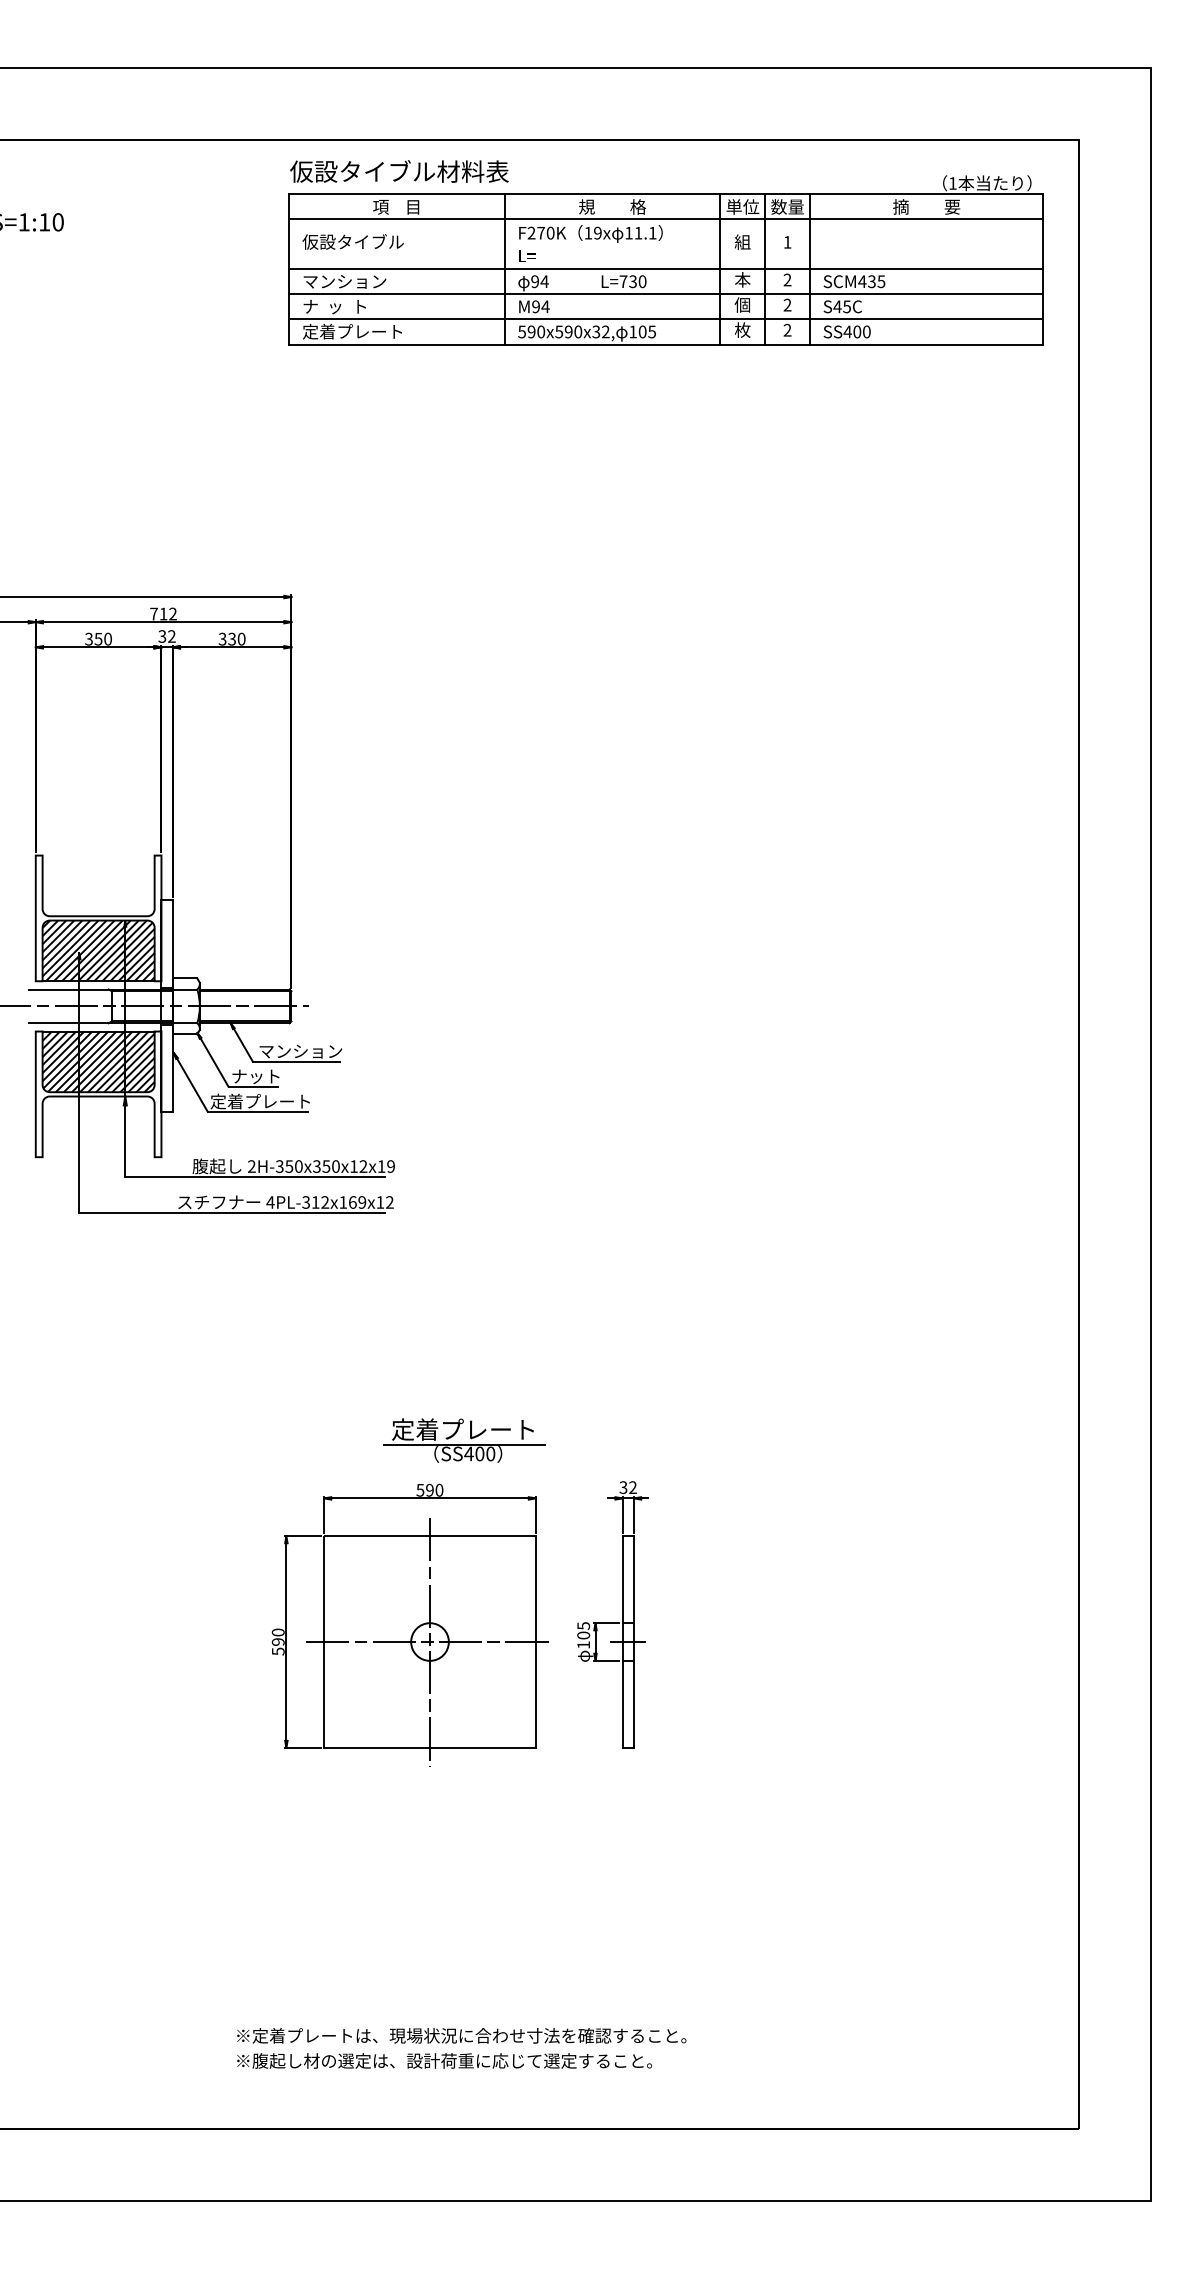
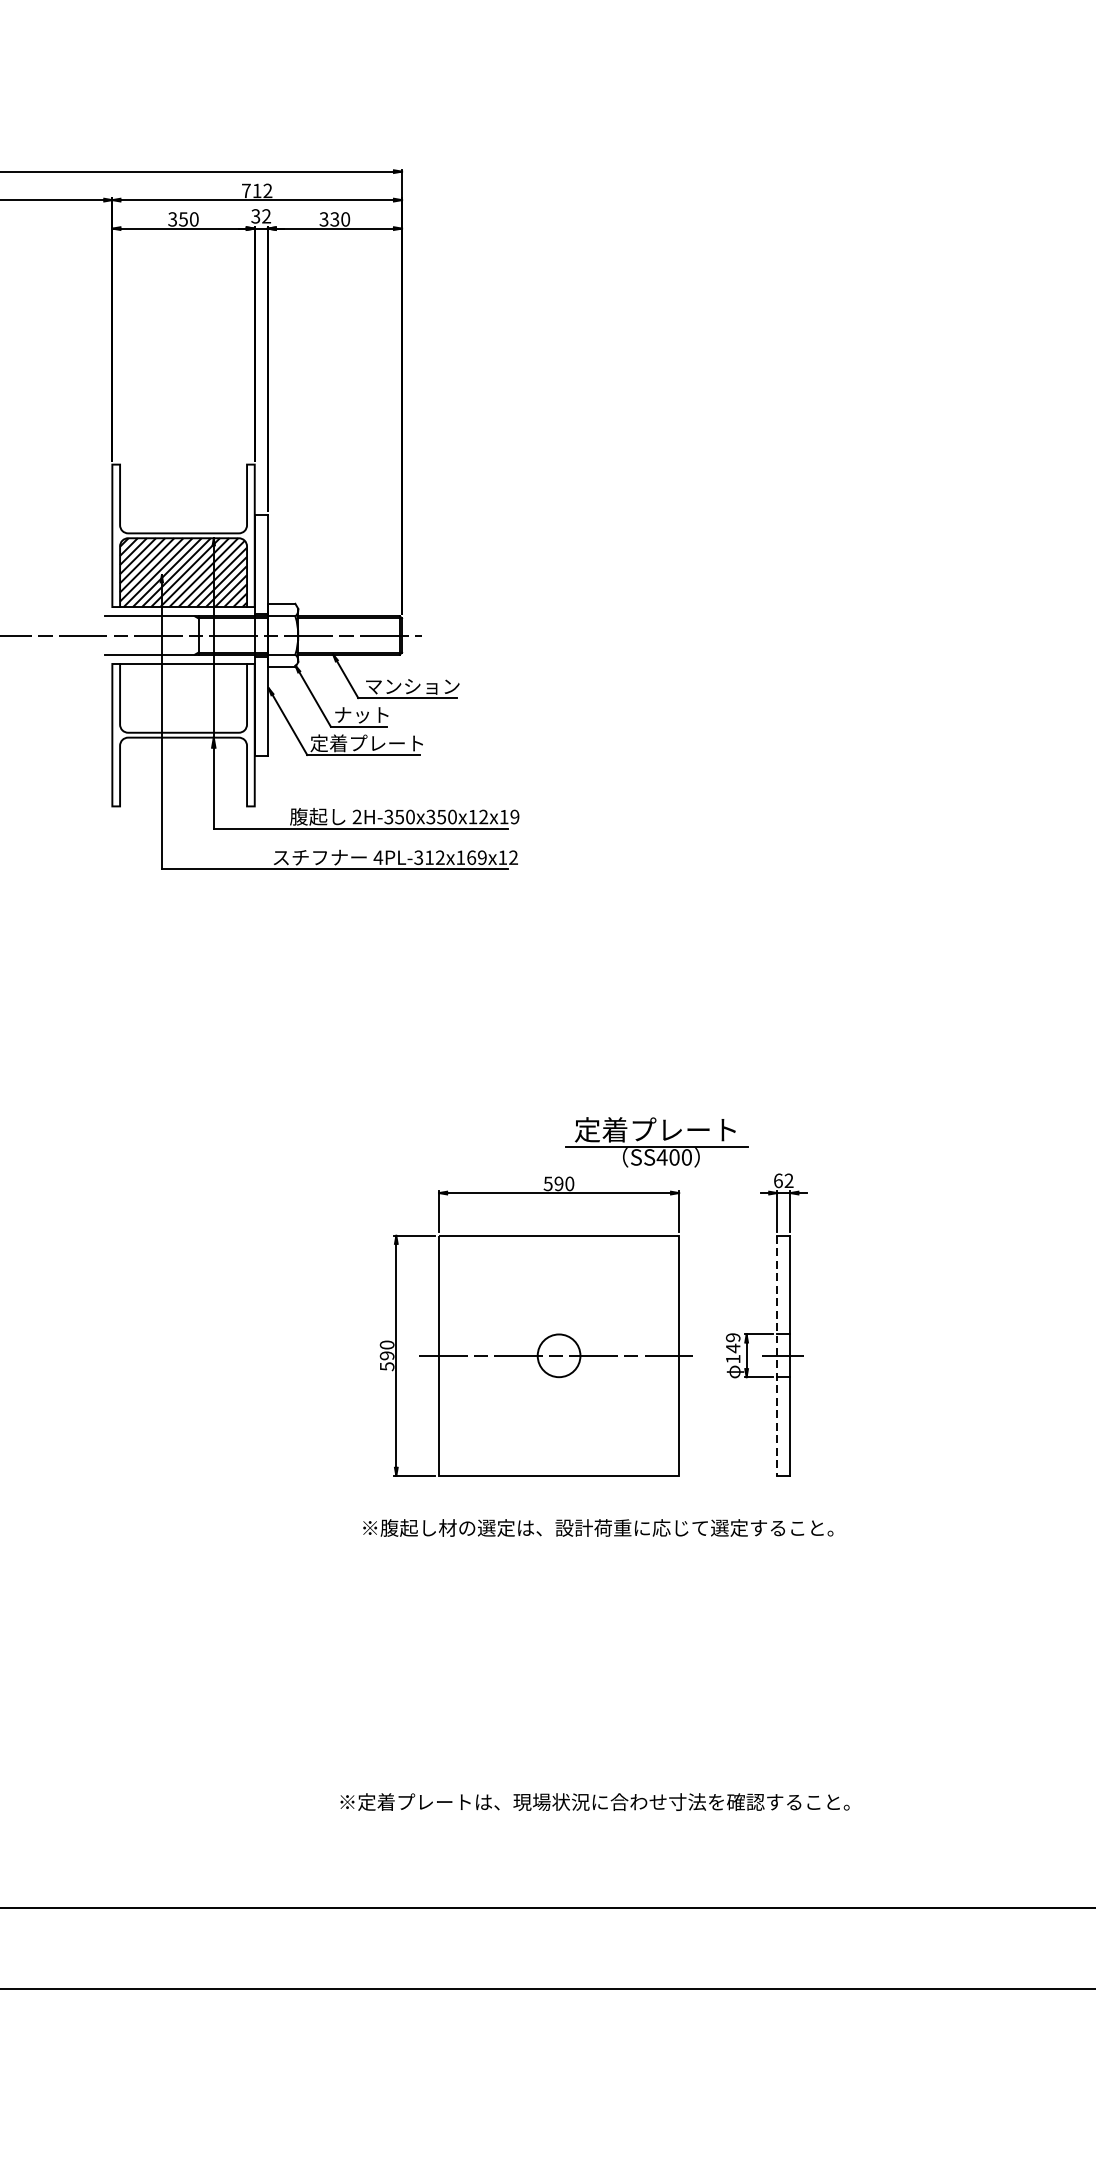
hatch: (98, 1061) -> (183, 697), removed
part: (464, 1440) -> (657, 1142), moved
text: (623, 1487) -> (778, 1180), 32 -> 62
text: (583, 1630) -> (733, 1342), 105 -> 149
line: (430, 1642) -> (559, 1356), removed
line: (622, 1642) -> (777, 1356), solid -> dashed
text: (444, 2060) -> (598, 1527), moved

